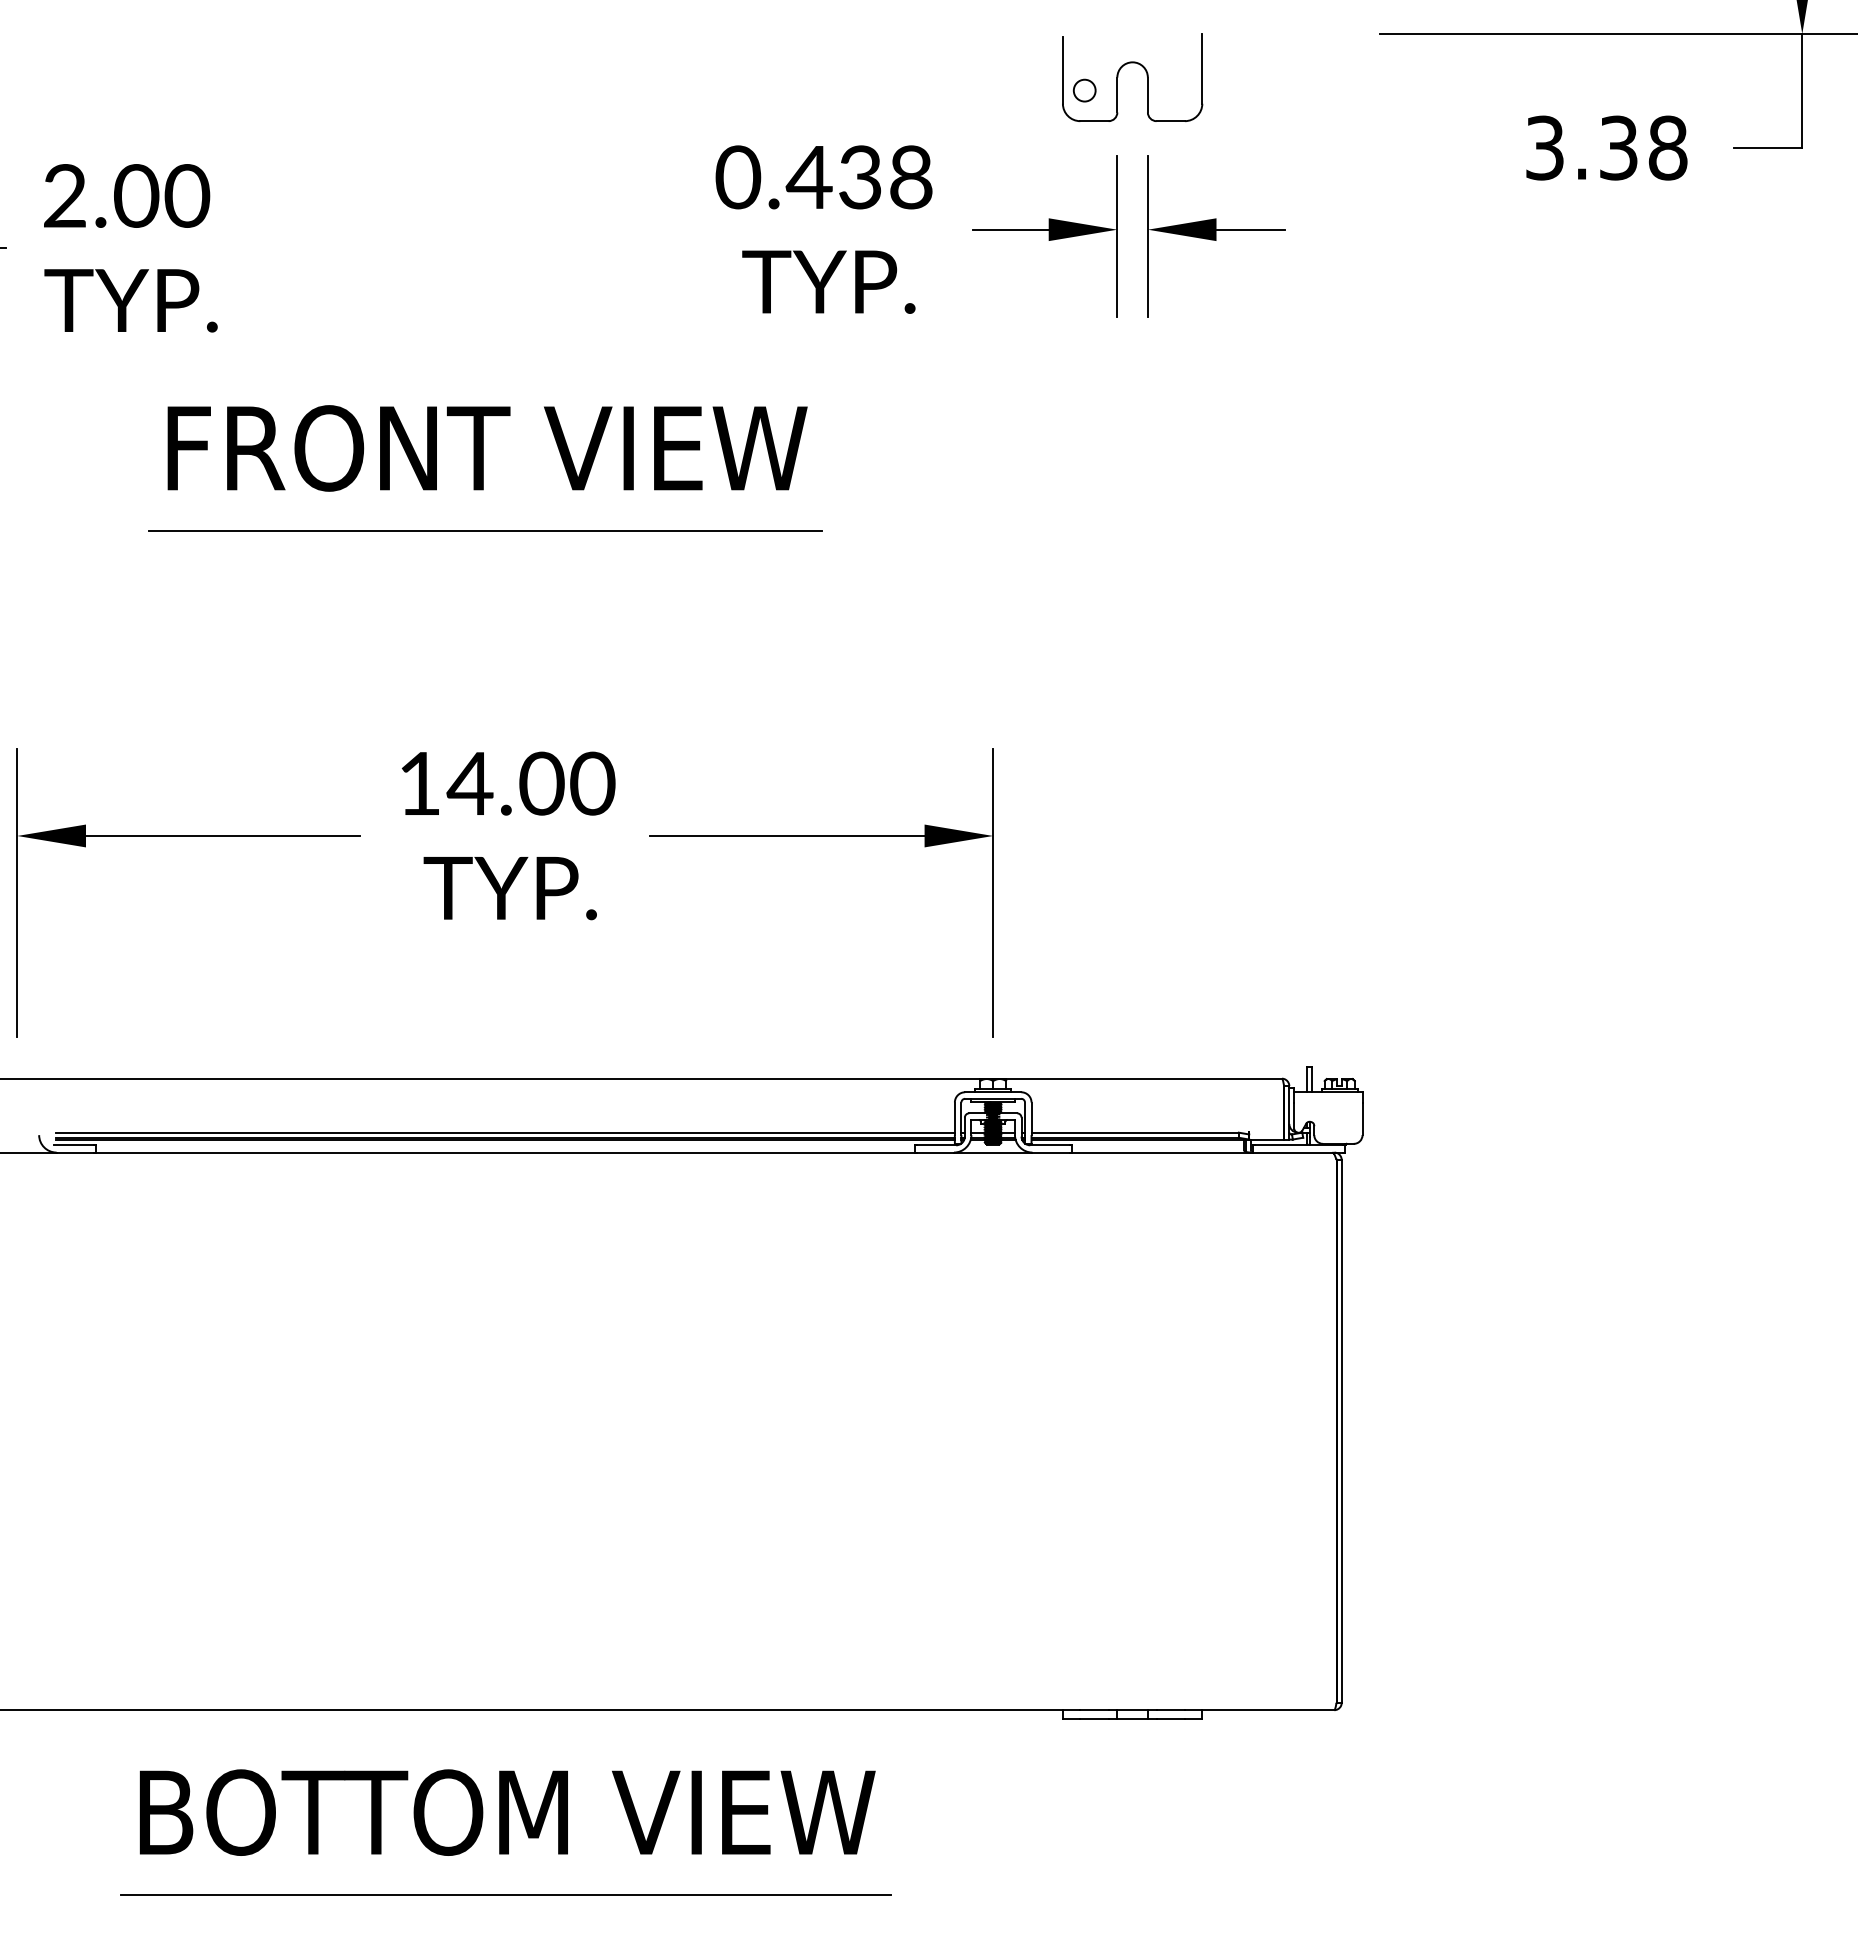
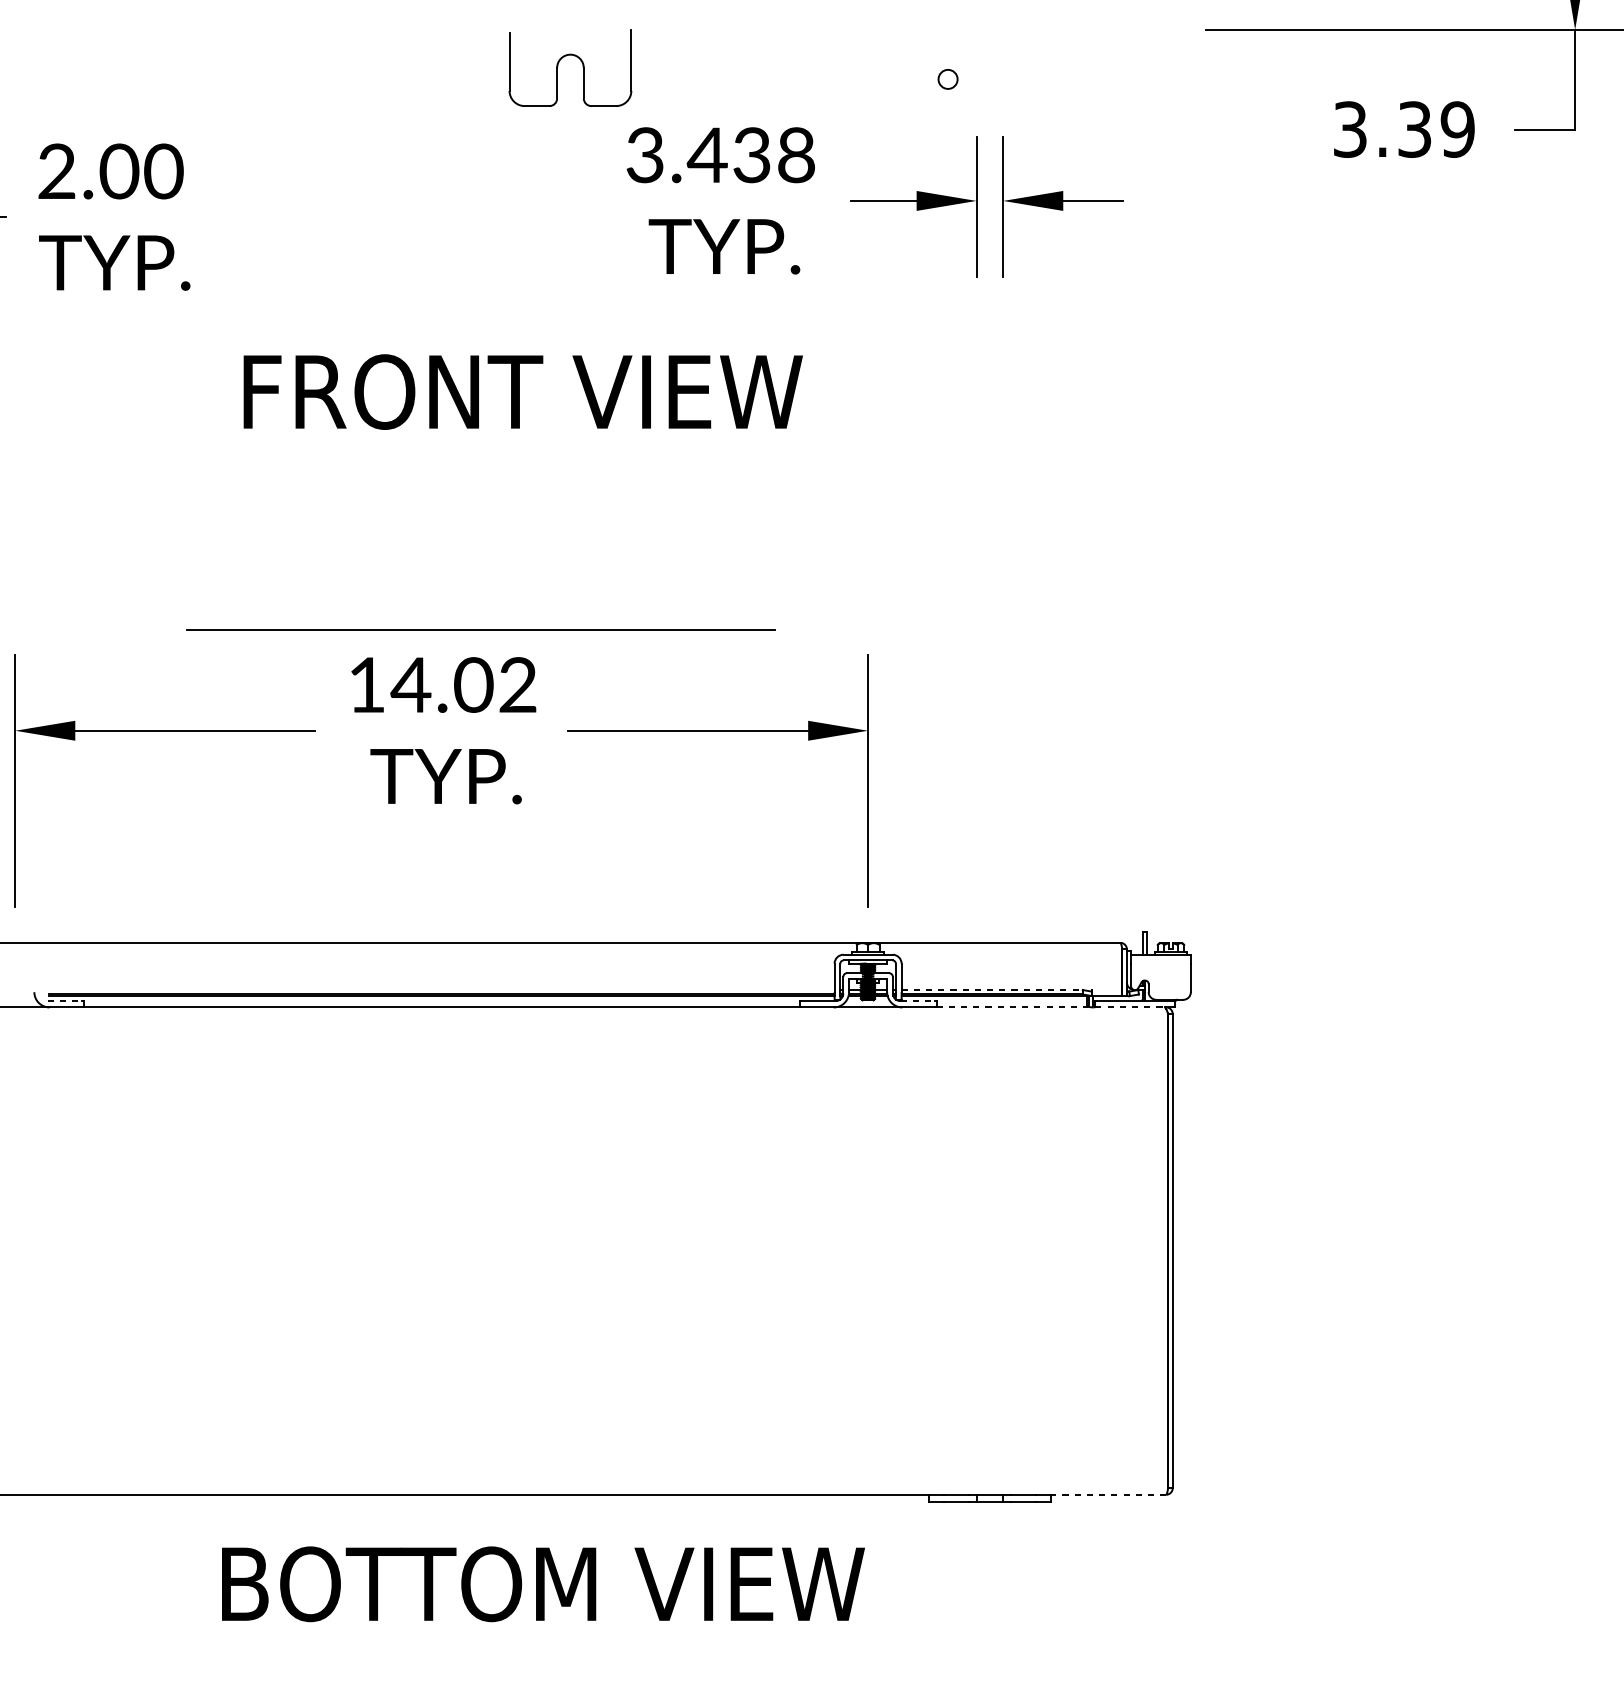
part: (1125, 65) -> (564, 57), moved
text: (1667, 147) -> (1457, 129), 3.38 -> 3.39
text: (738, 177) -> (645, 155), 0.438 -> 3.438
text: (487, 448) -> (523, 392), moved
line: (485, 530) -> (481, 629), moved
text: (592, 783) -> (517, 684), 14.00 -> 14.02
line: (504, 1132) -> (441, 989), removed
line: (1135, 1132) -> (992, 989), solid -> dashed
line: (74, 1145) -> (65, 1001), solid -> dashed
line: (1049, 1145) -> (917, 1001), solid -> dashed
line: (1202, 1152) -> (1051, 1007), solid -> dashed
line: (1267, 1710) -> (1107, 1495), solid -> dashed
text: (507, 1812) -> (543, 1584), moved
line: (505, 1895) -> (441, 1656), removed

